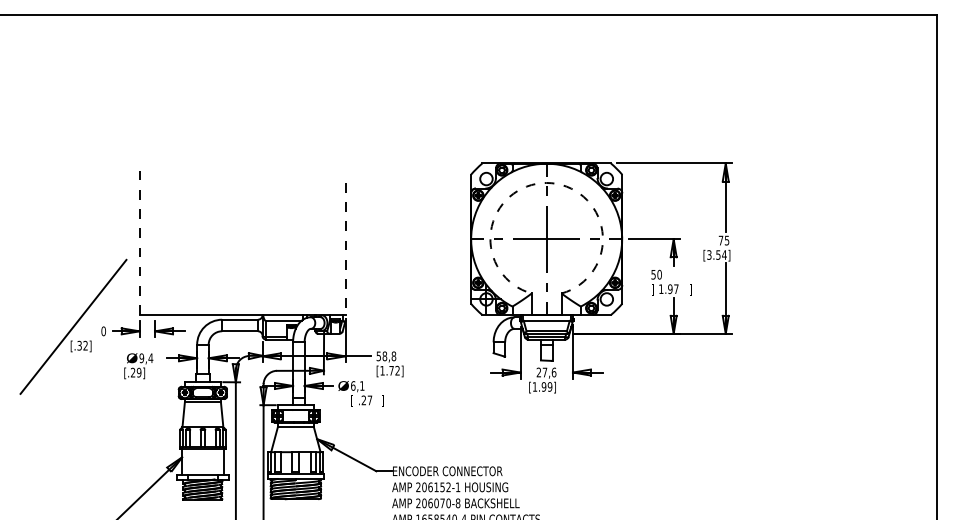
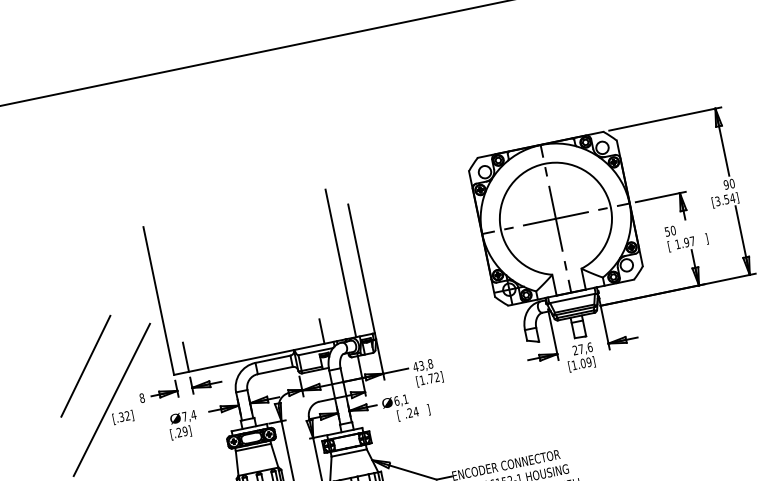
arc: (546, 182) -> (544, 163), dashed -> solid
line: (326, 238) -> (340, 262), added
line: (139, 239) -> (158, 301), dashed -> solid
text: (723, 240) -> (728, 184), 75 -> 90
line: (345, 251) -> (362, 271), dashed -> solid
line: (54, 288) -> (85, 366), added
text: (652, 289) -> (669, 246), ] -> [
line: (155, 299) -> (186, 356), added
line: (293, 301) -> (321, 330), added
text: (103, 330) -> (141, 397), 0 -> 8
text: (381, 356) -> (418, 366), 58,8 -> 43,8
text: (141, 358) -> (184, 417), 9,4 -> 7,4
text: (543, 386) -> (582, 363), [1.99] -> [1.09]
text: (369, 400) -> (415, 411), .27 -> .24

